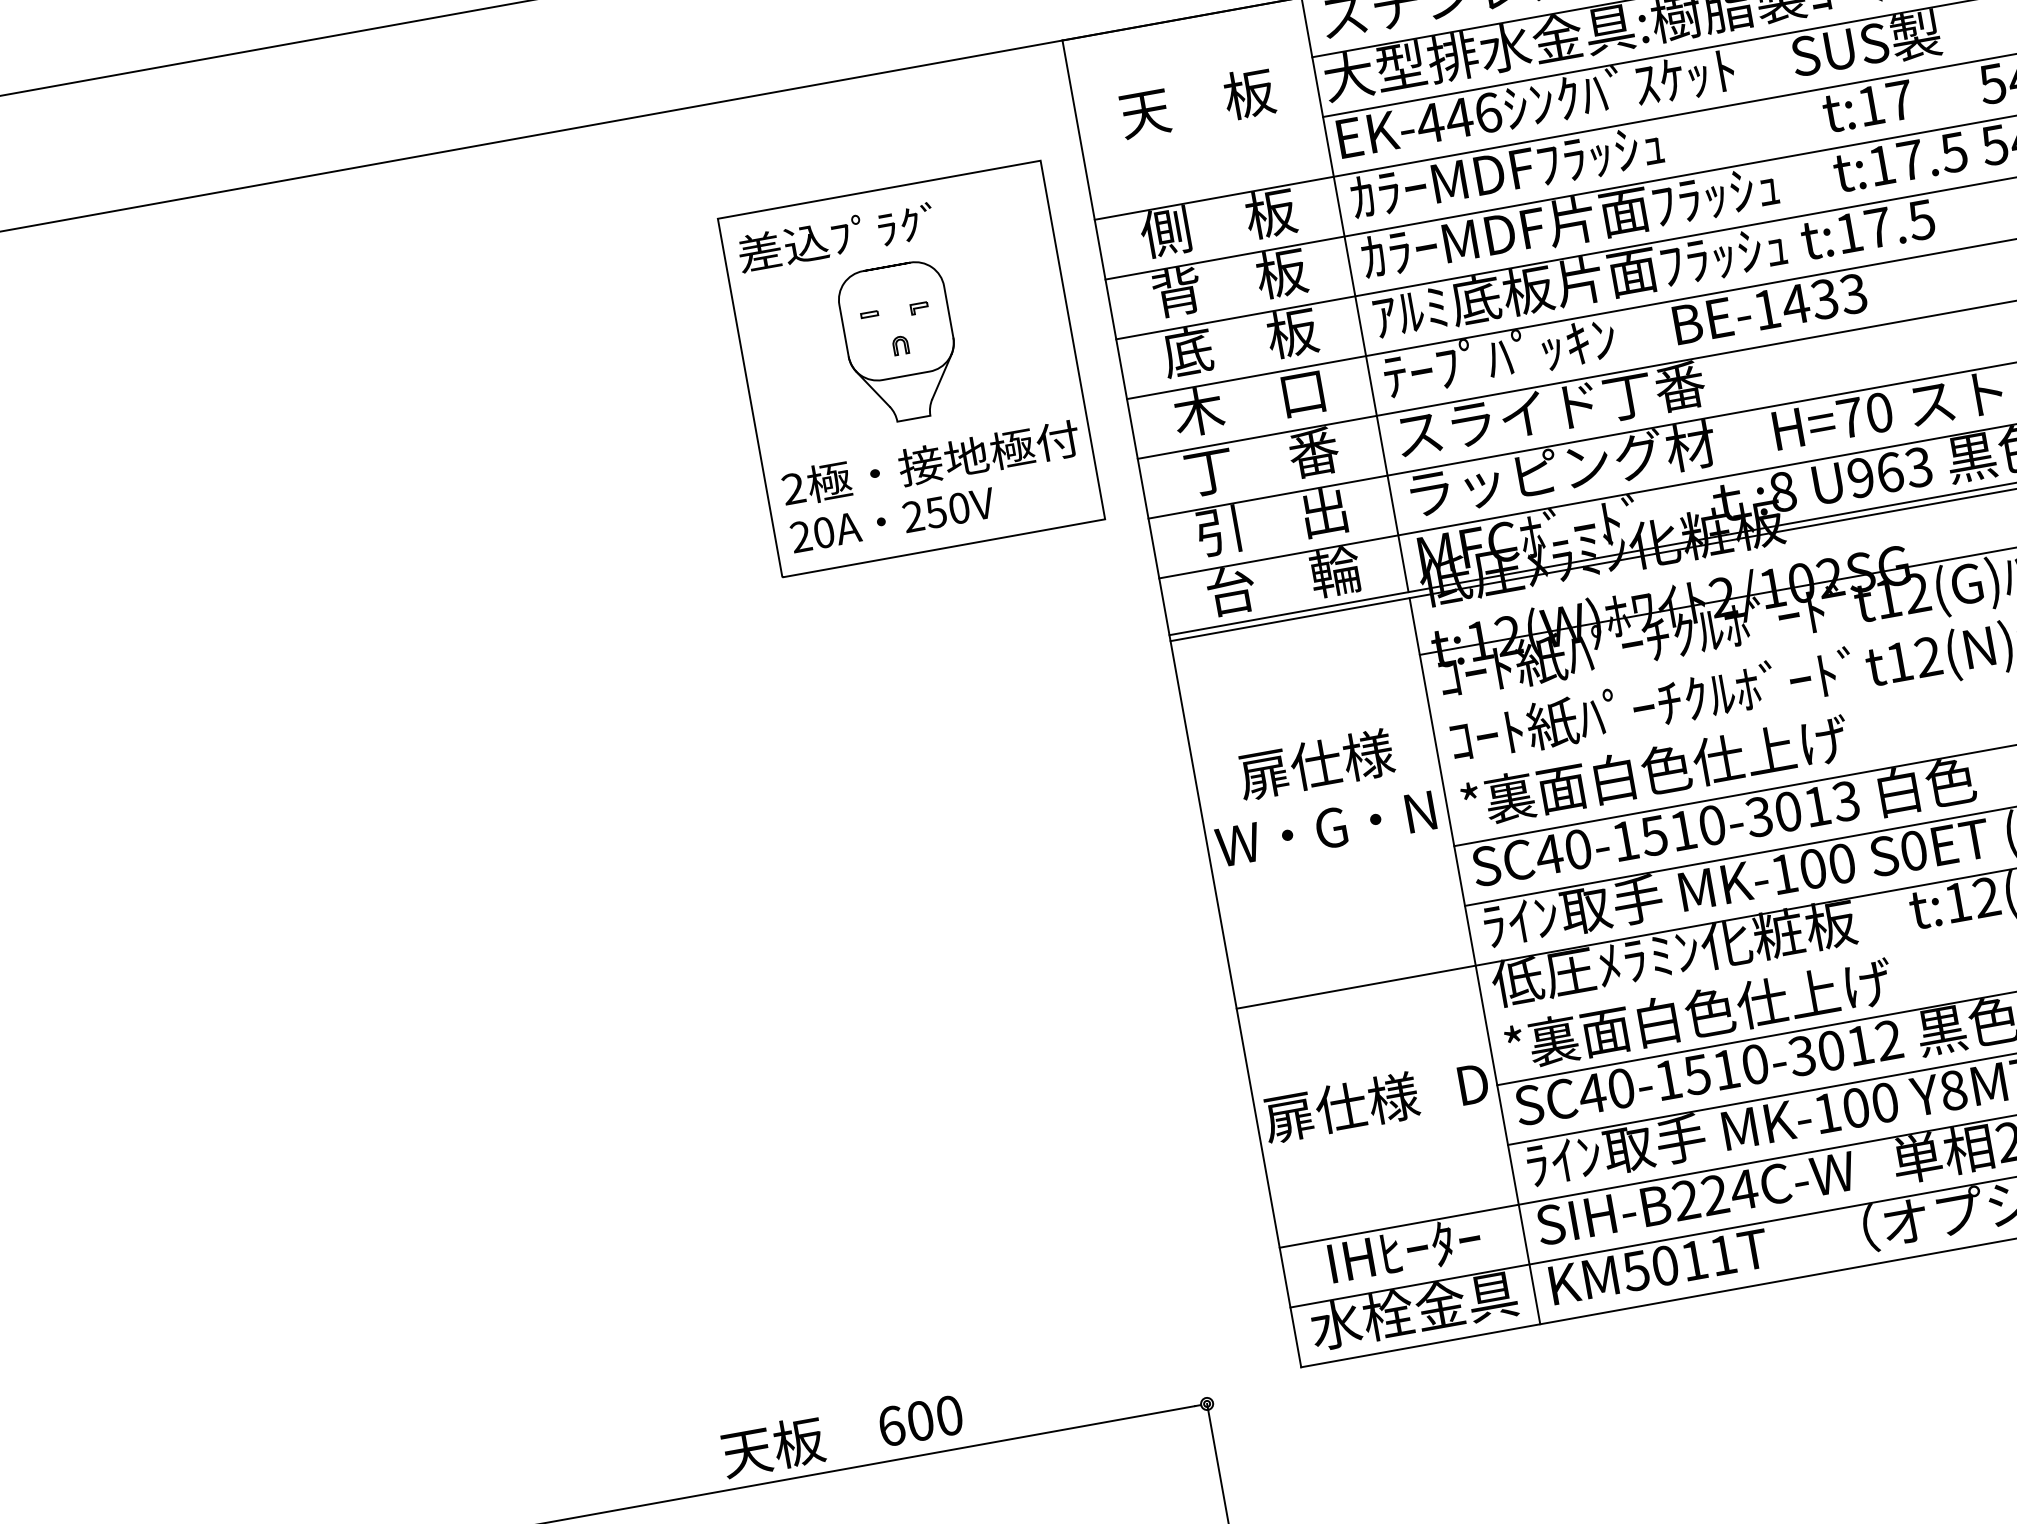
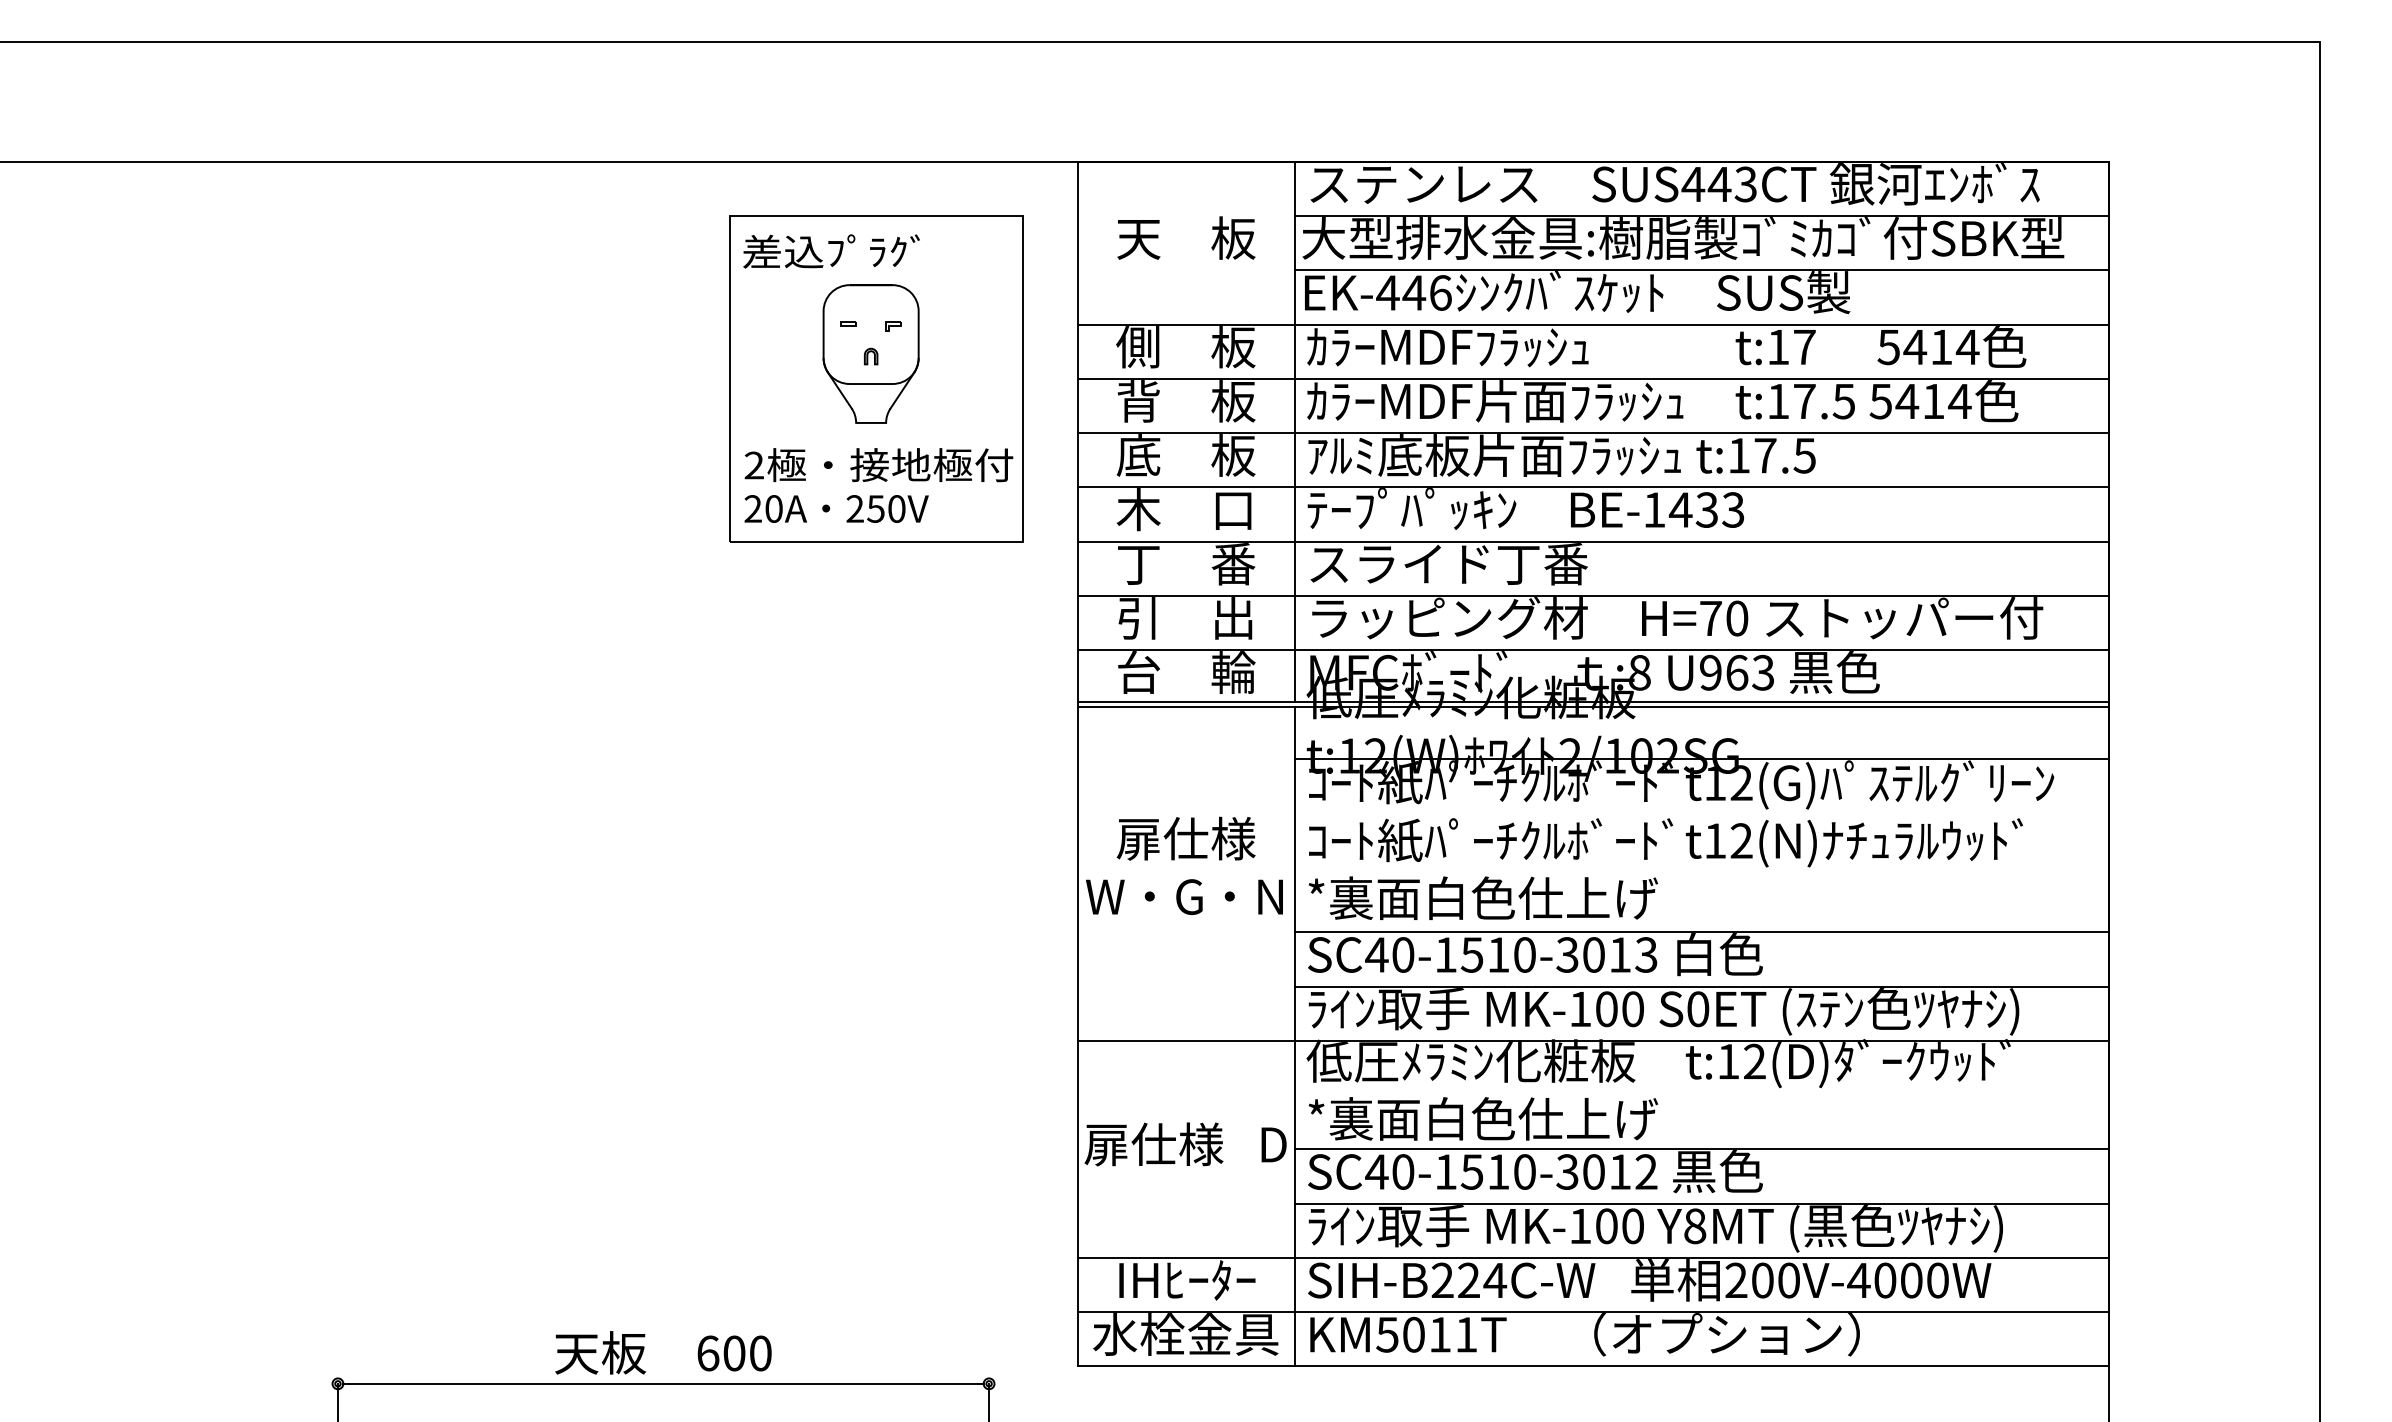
part: (911, 368) -> (876, 378), moved

